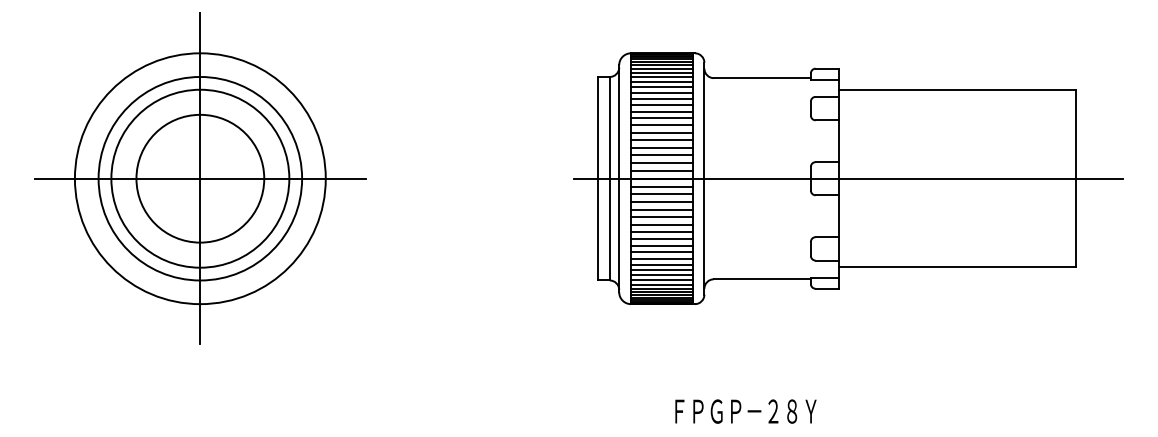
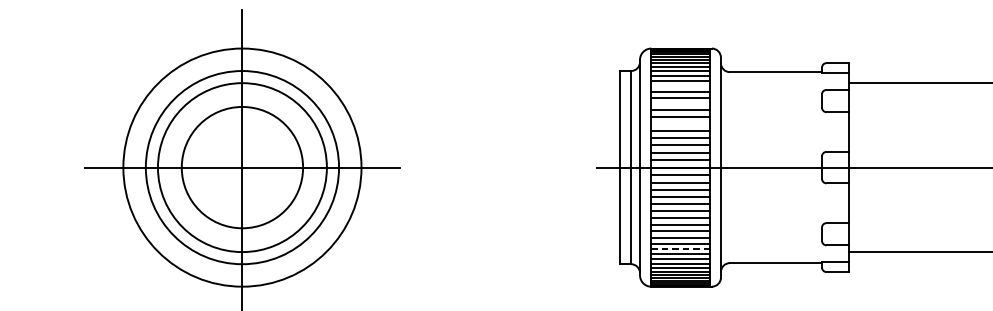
line: (661, 92) -> (680, 85), removed
line: (661, 111) -> (680, 103), removed
line: (661, 132) -> (680, 123), removed
line: (661, 264) -> (680, 249), solid -> dashed

